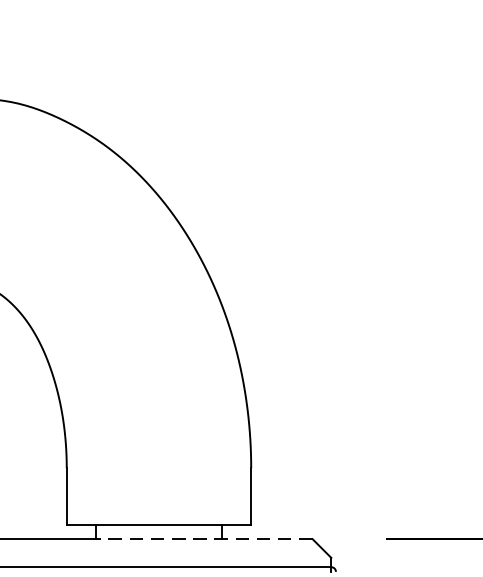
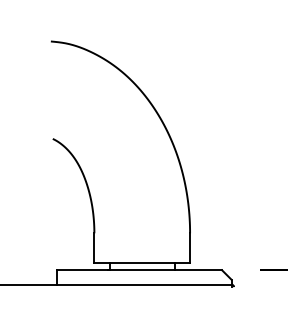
line: (201, 539) -> (164, 270), dashed -> solid

